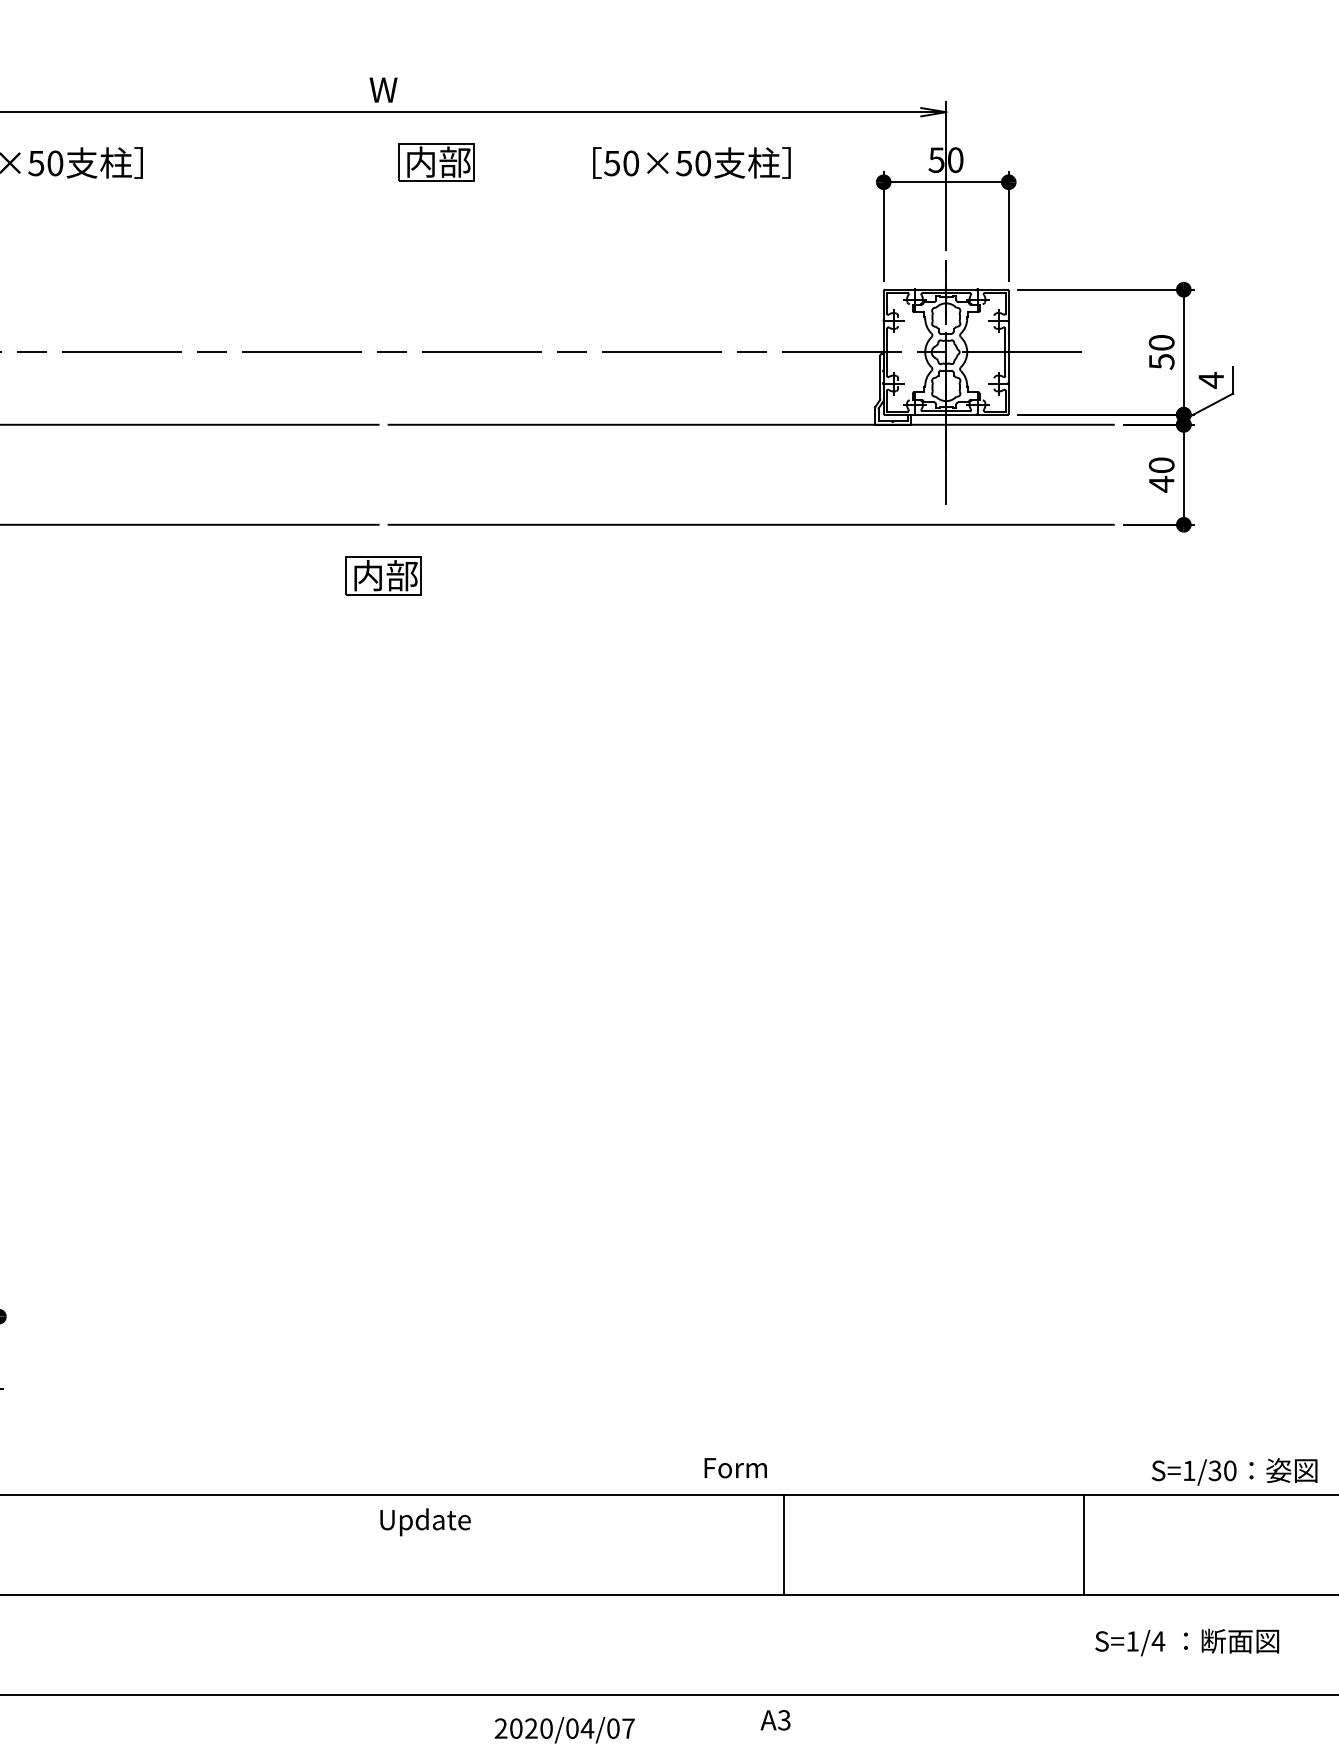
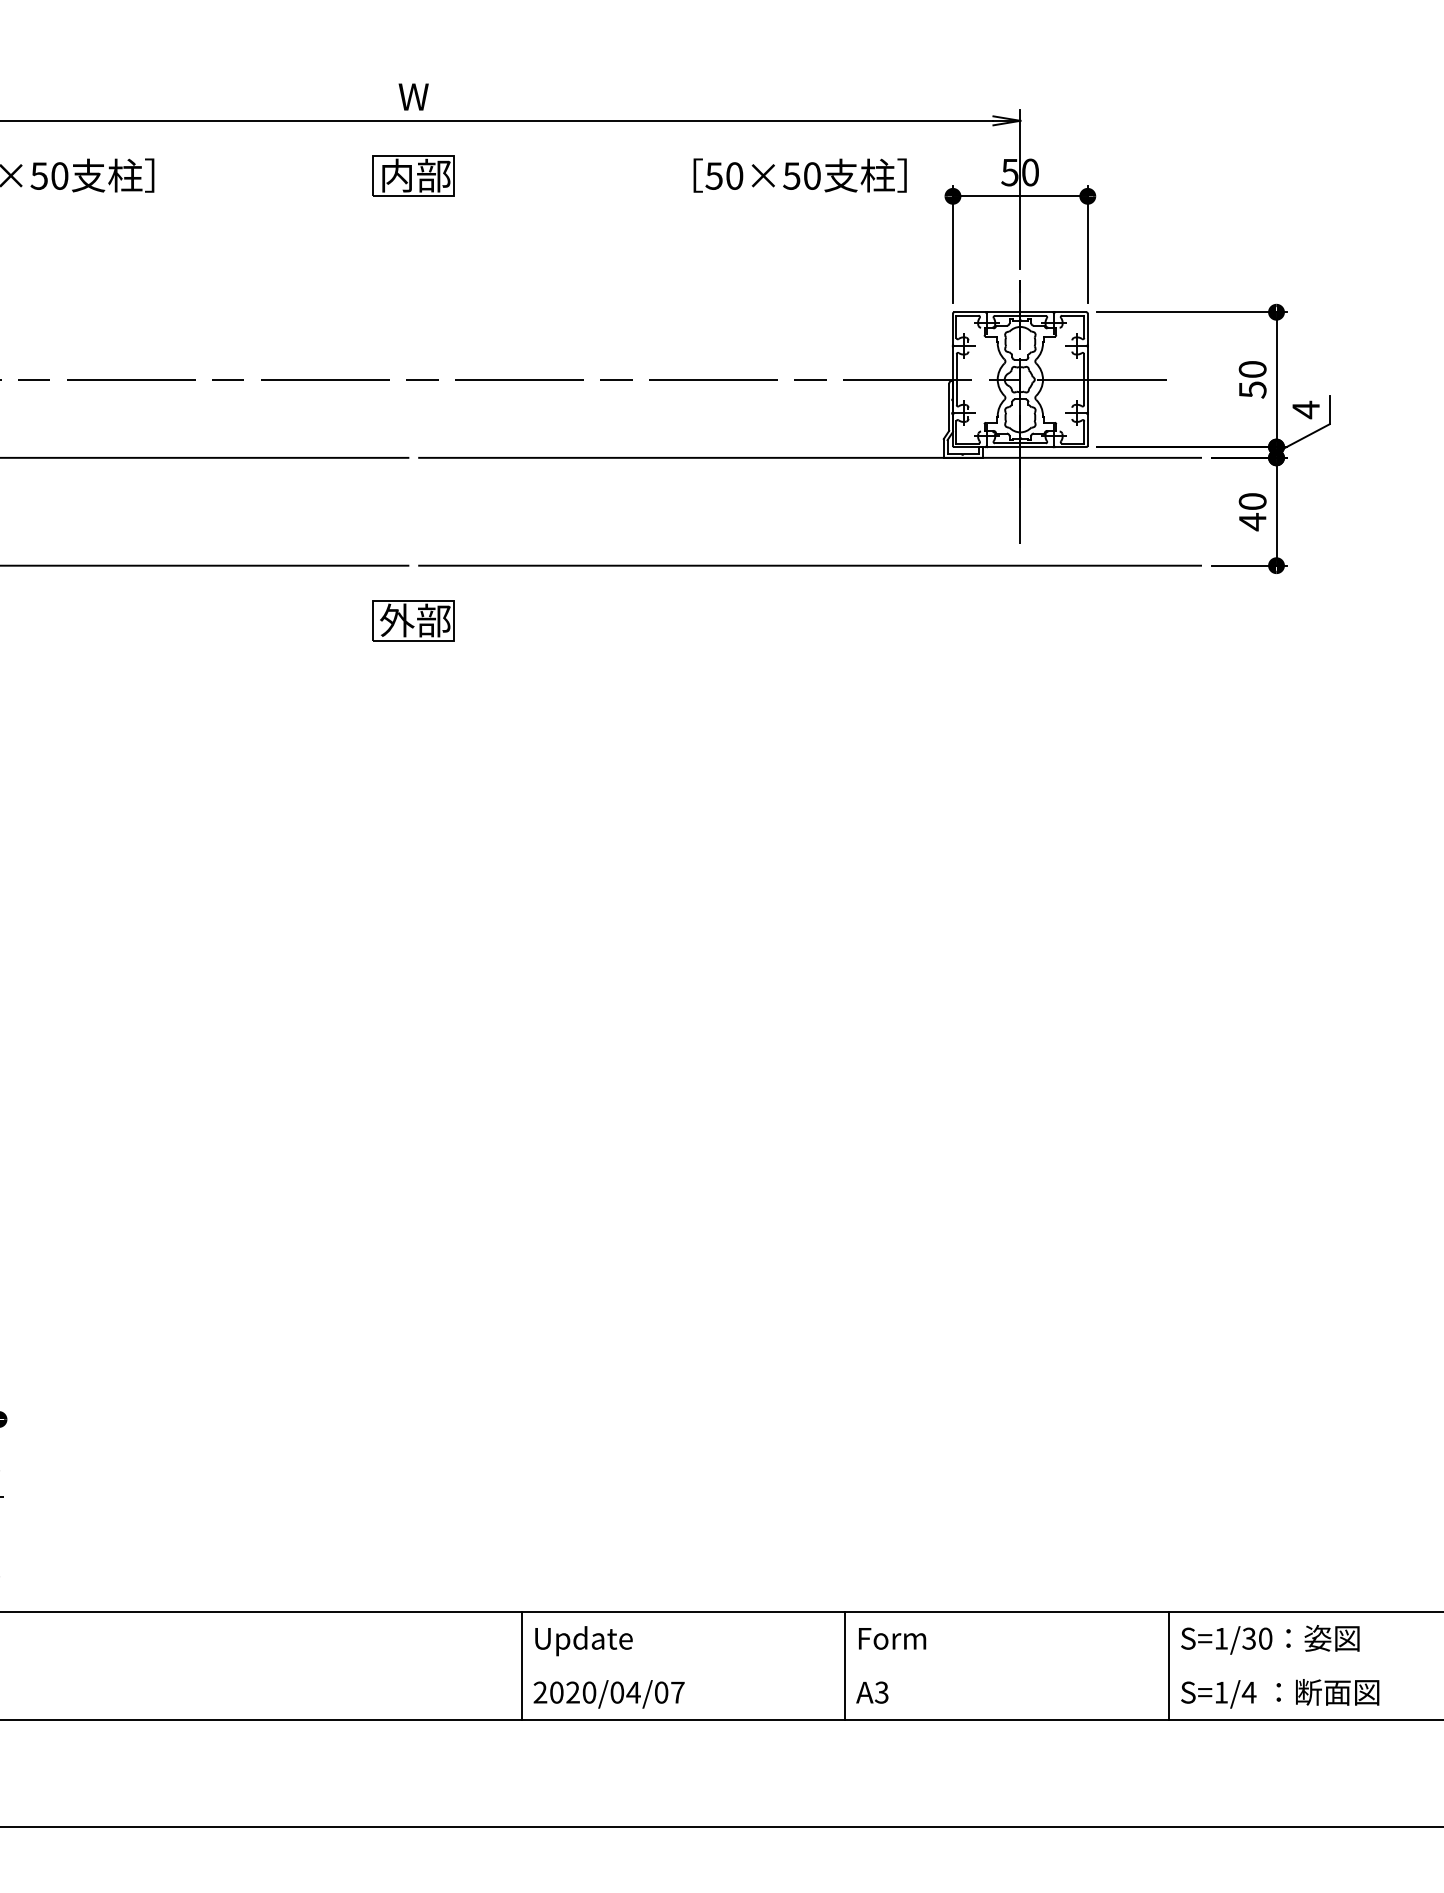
part: (436, 161) -> (413, 175), moved
text: (691, 162) -> (799, 175), moved
text: (368, 575) -> (397, 620), 内部 -> 外部
text: (735, 1467) -> (892, 1638), moved
text: (1234, 1471) -> (1270, 1639), moved
text: (425, 1522) -> (583, 1641), moved
line: (483, 1544) -> (521, 1665), added
text: (1187, 1642) -> (1280, 1693), moved
text: (775, 1720) -> (872, 1692), moved
text: (564, 1730) -> (608, 1694), moved

